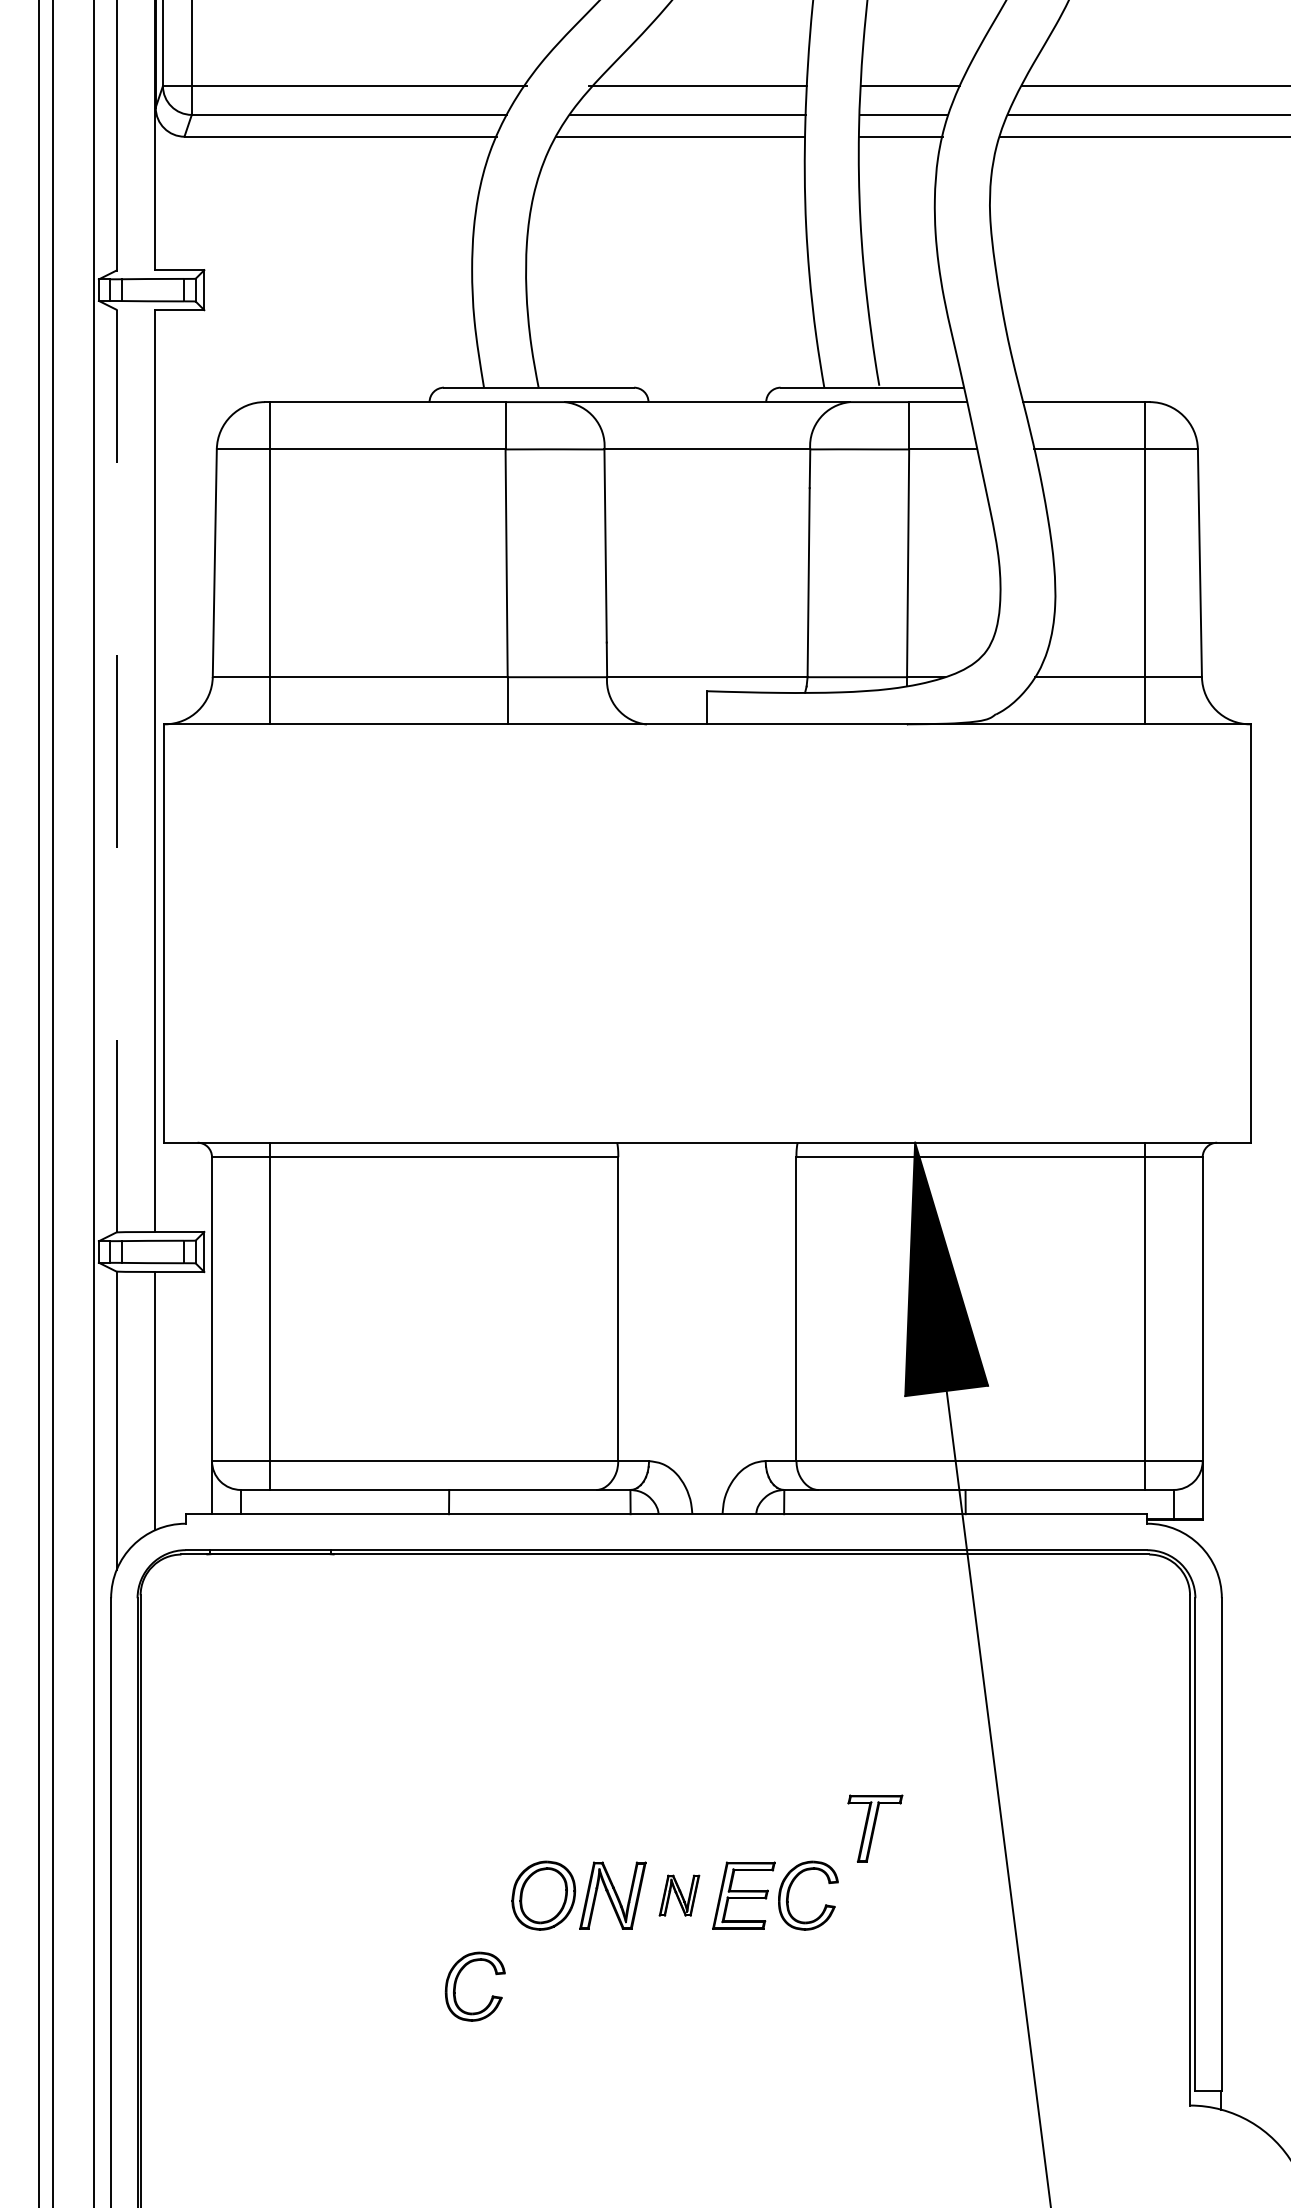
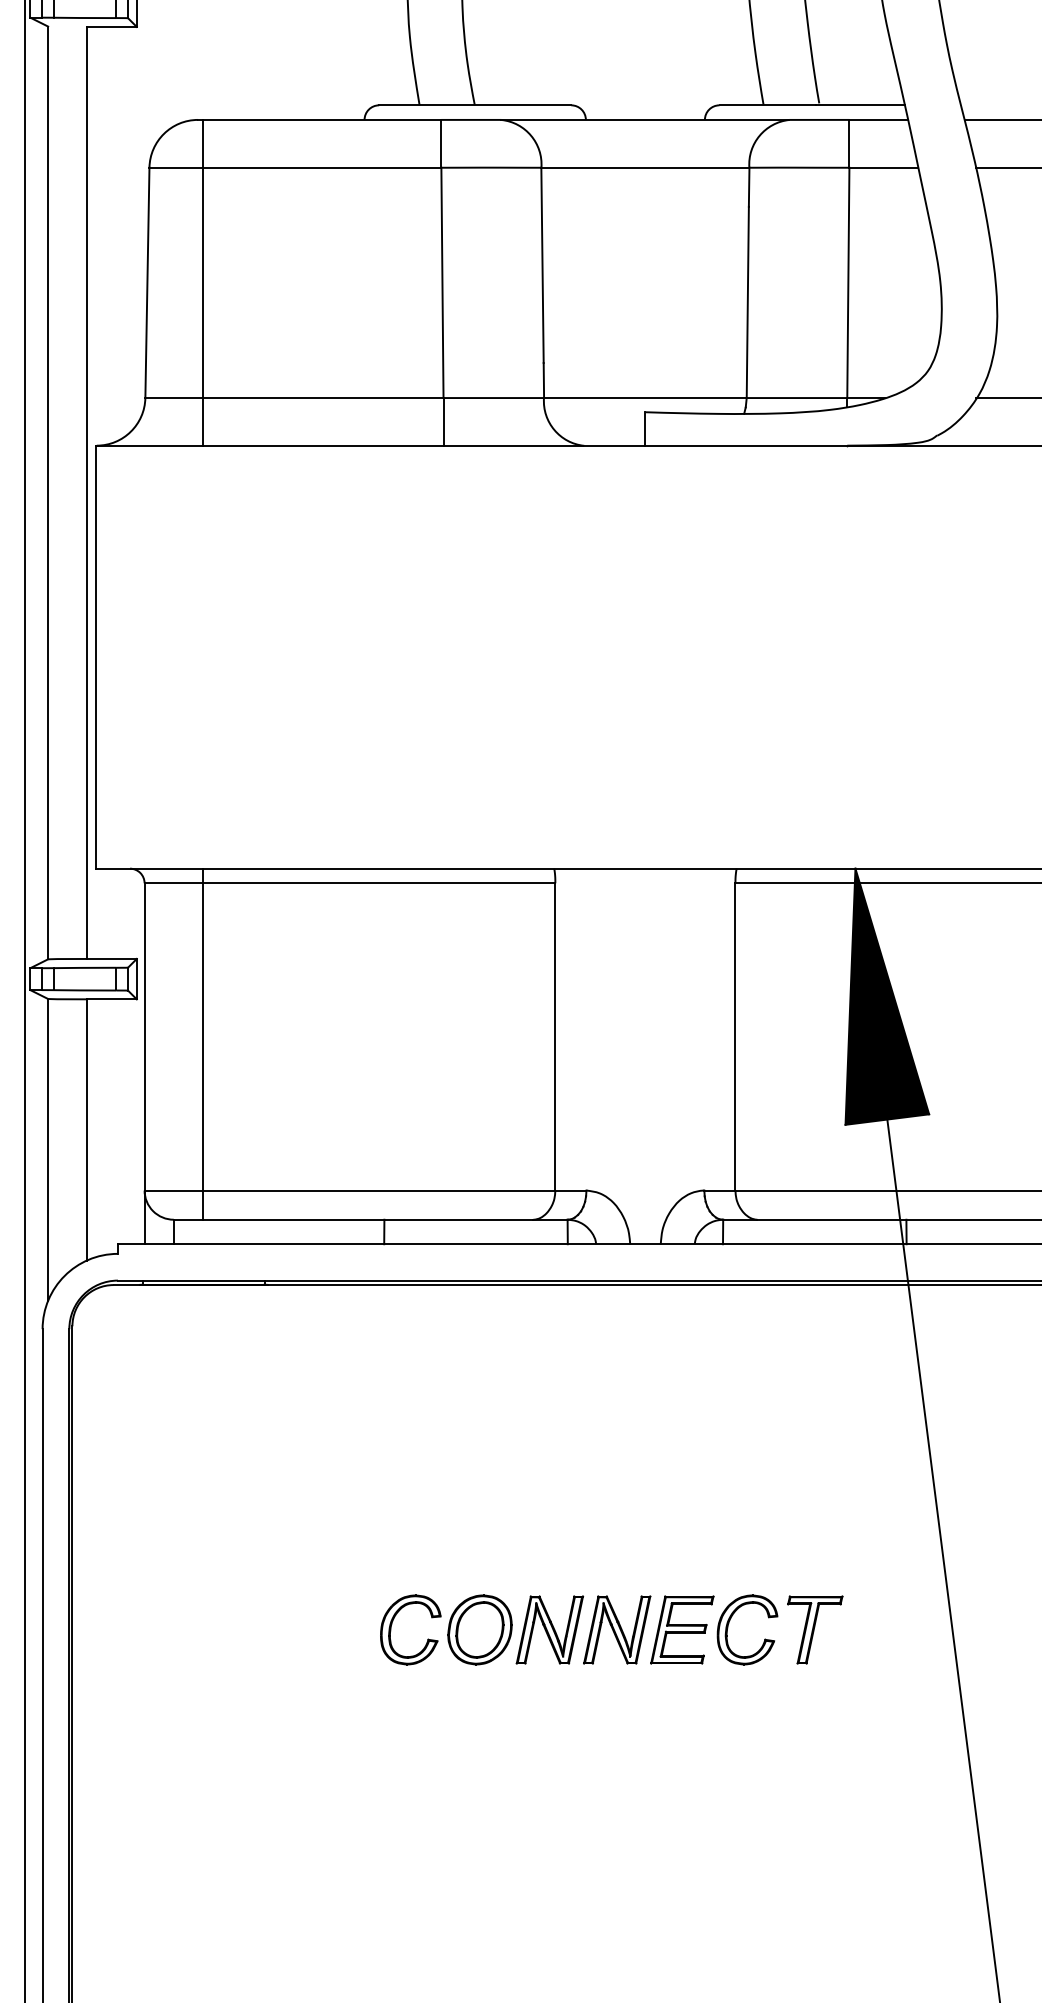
line: (116, 770) -> (48, 492), dashed -> solid
part: (875, 1828) -> (815, 1629), moved
part: (679, 1895) -> (617, 1629), size x1.67
part: (457, 1980) -> (392, 1623), moved

